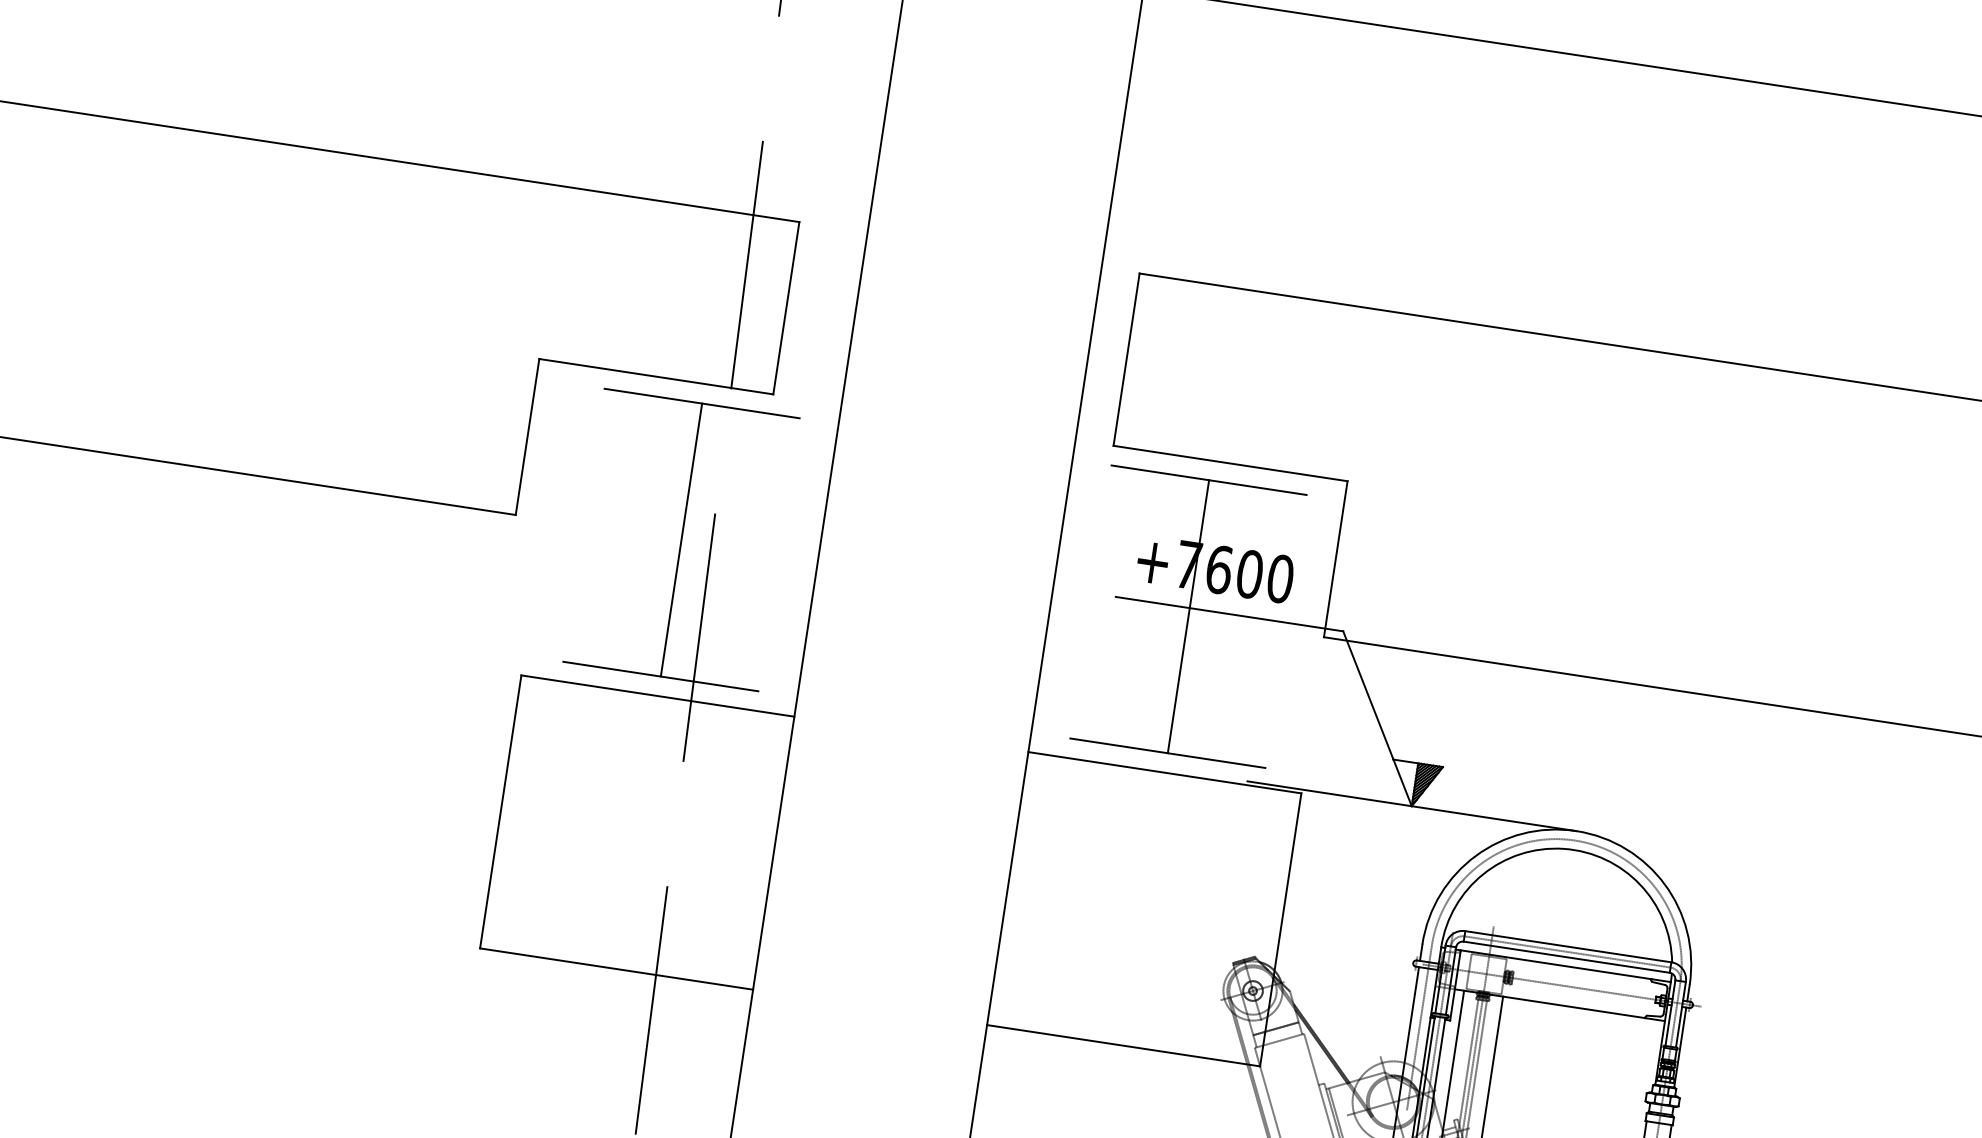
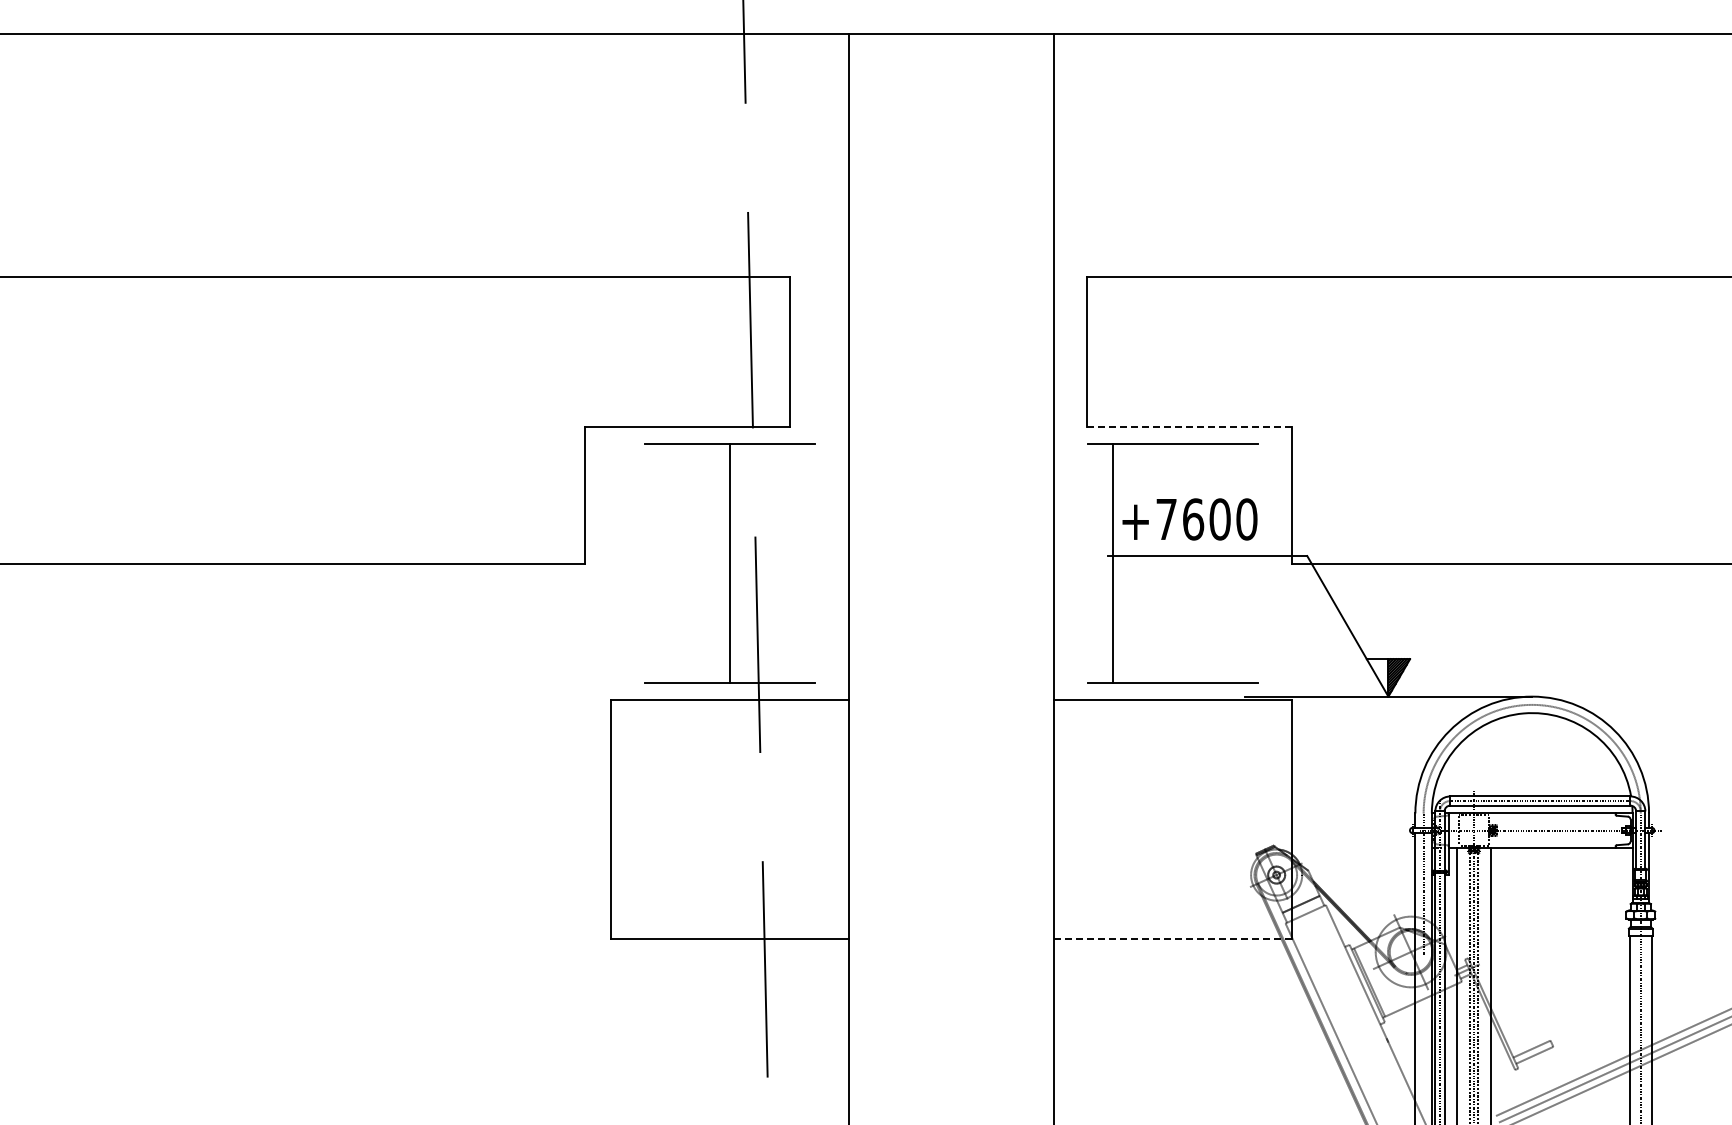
line: (1230, 463) -> (1189, 427), solid -> dashed
line: (1188, 616) -> (1113, 563), moved
line: (1122, 1045) -> (1172, 938), solid -> dashed

